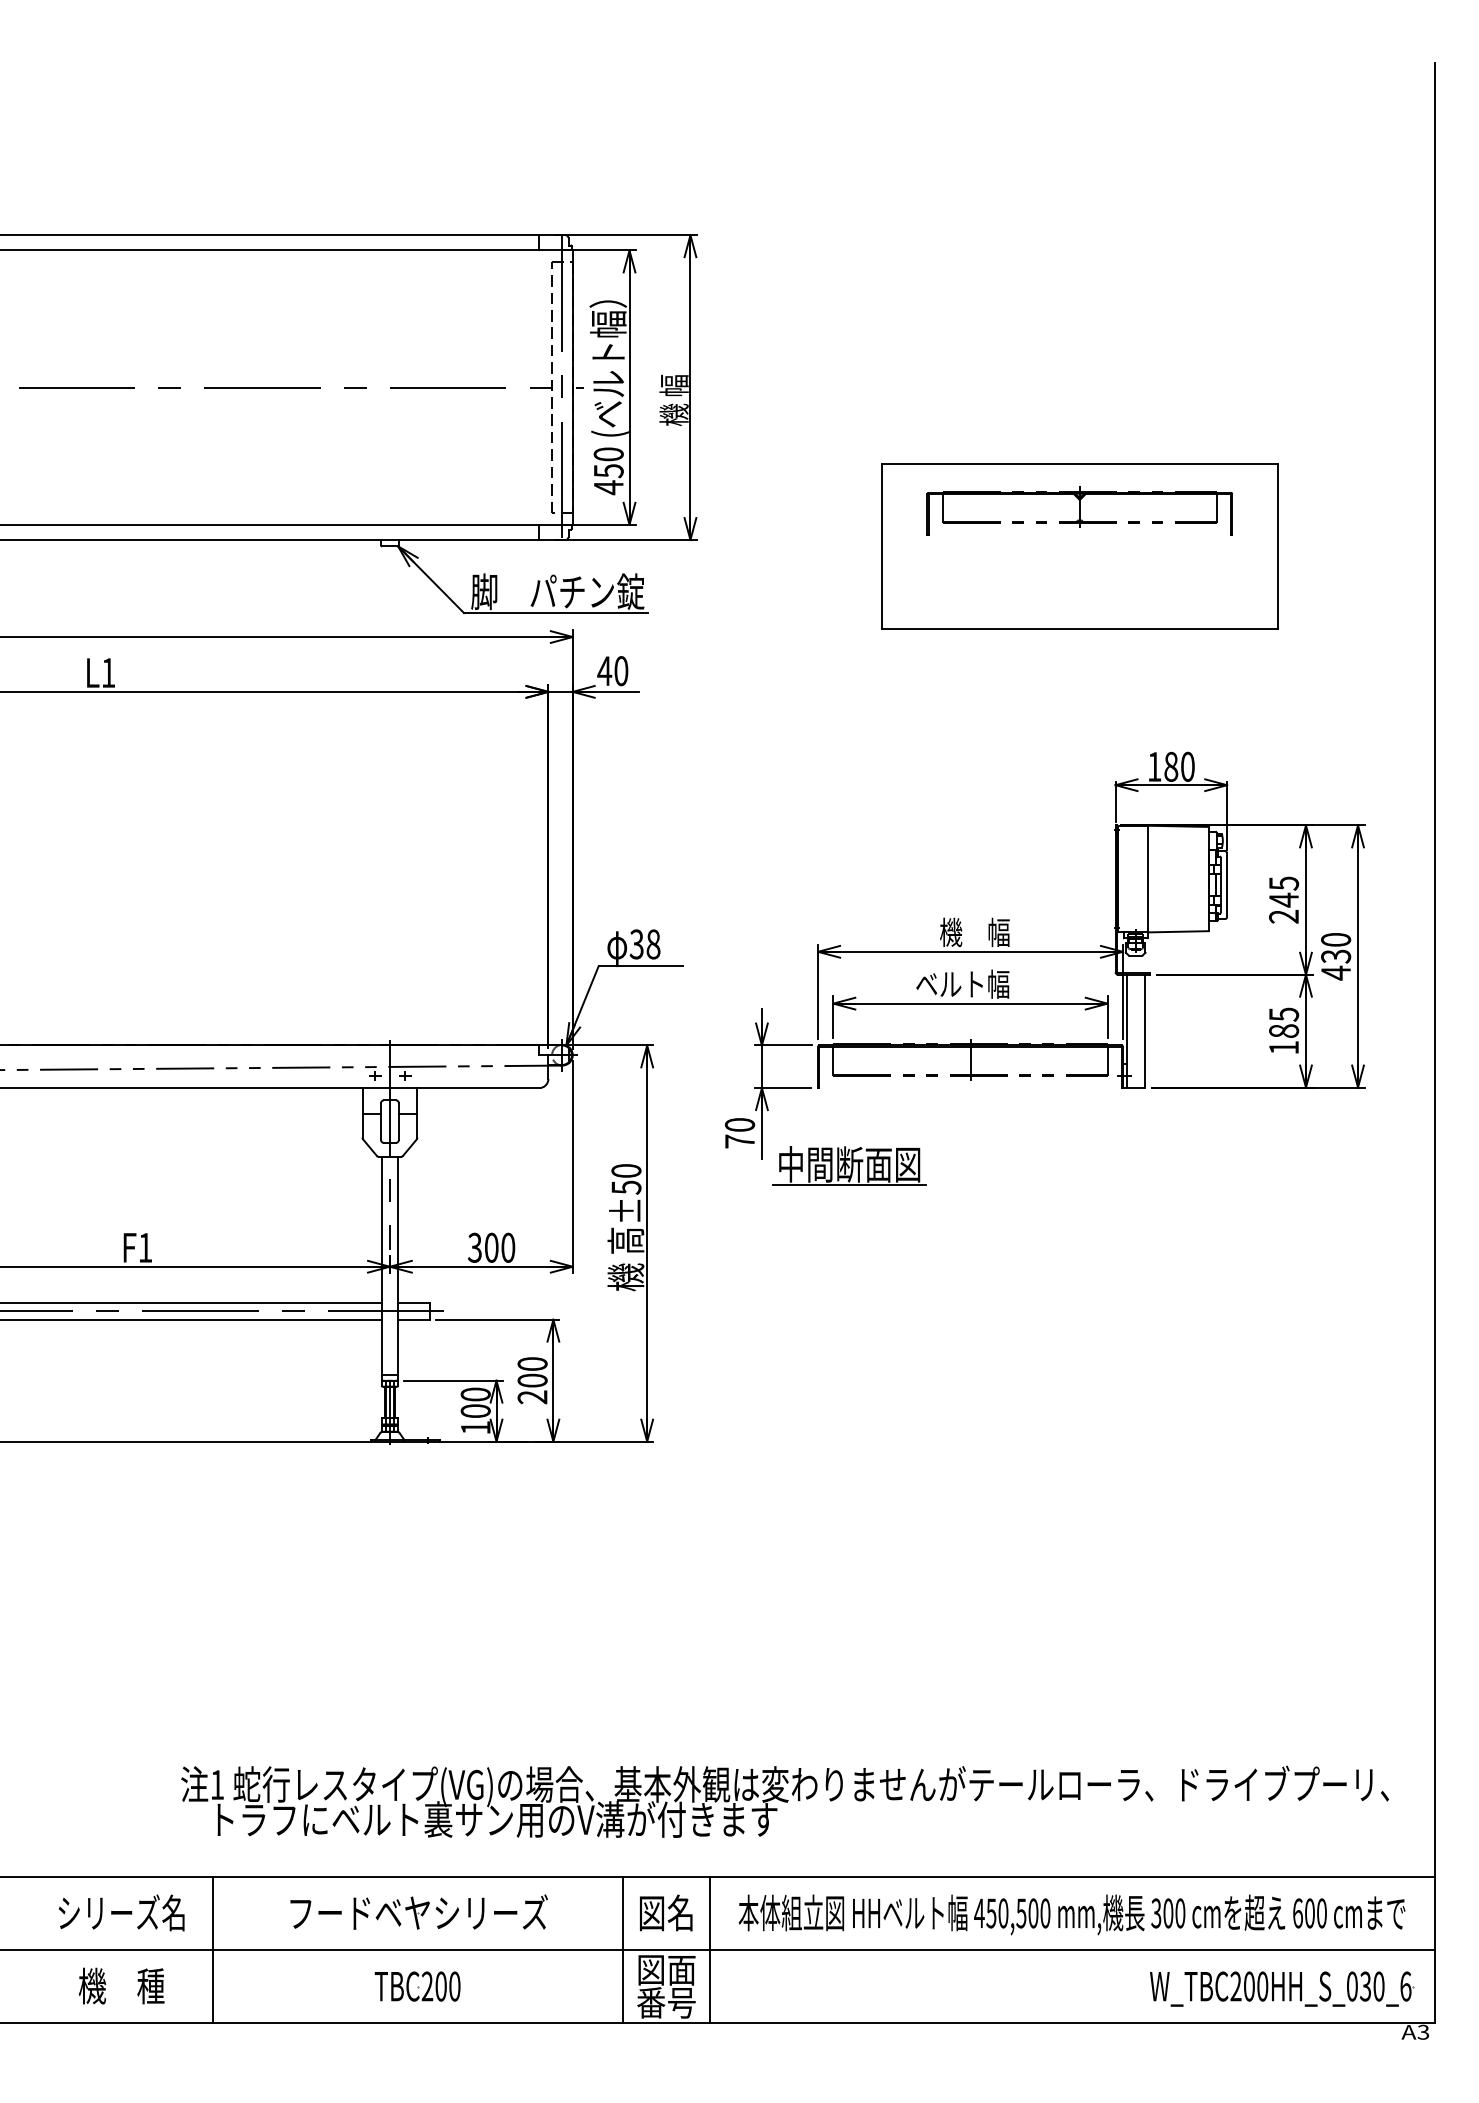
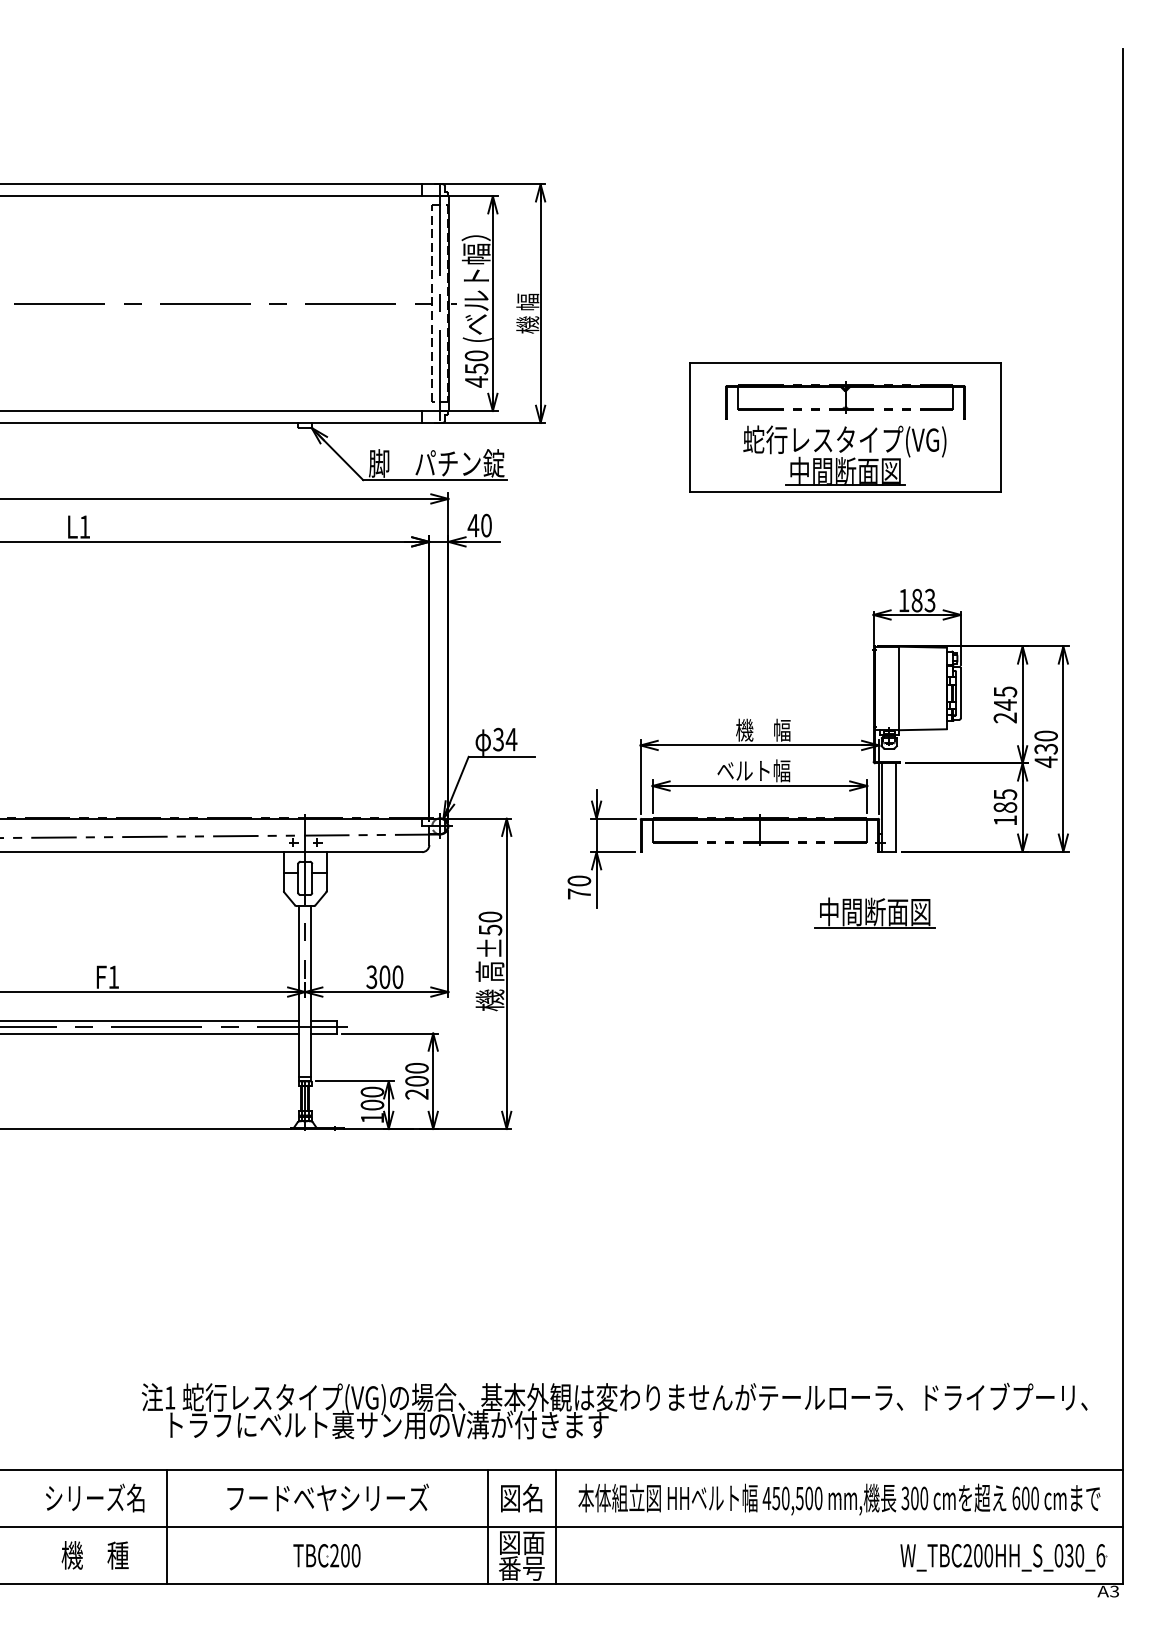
part: (1078, 581) -> (844, 455), added
text: (1187, 766) -> (929, 600), 180 -> 183
text: (652, 944) -> (510, 739), 38 -> 34
part: (849, 1165) -> (875, 912), moved

